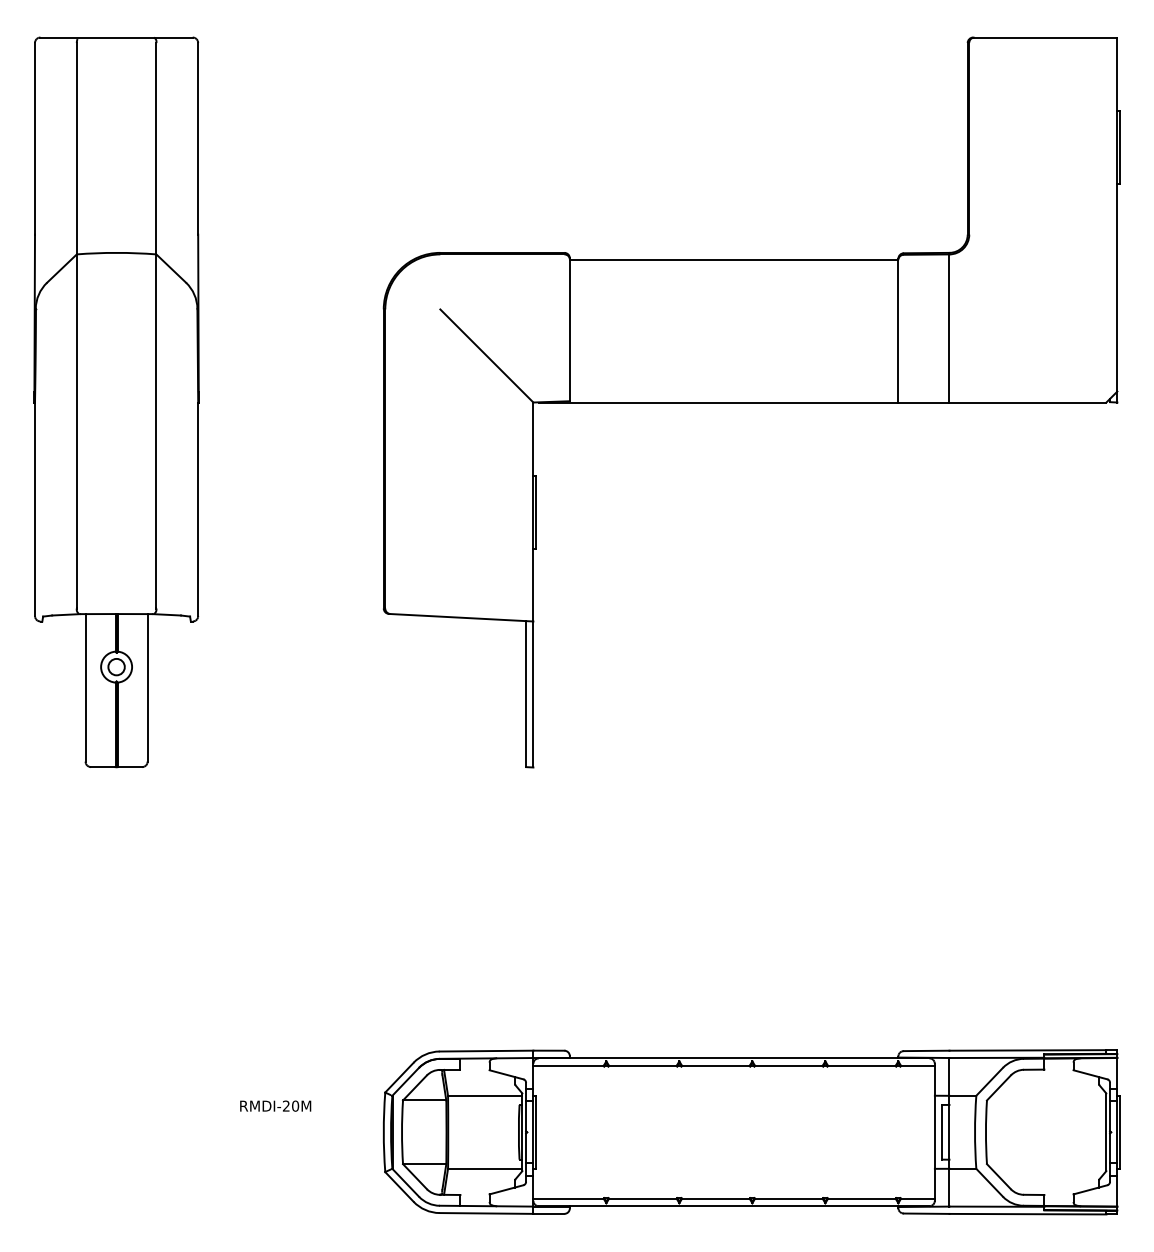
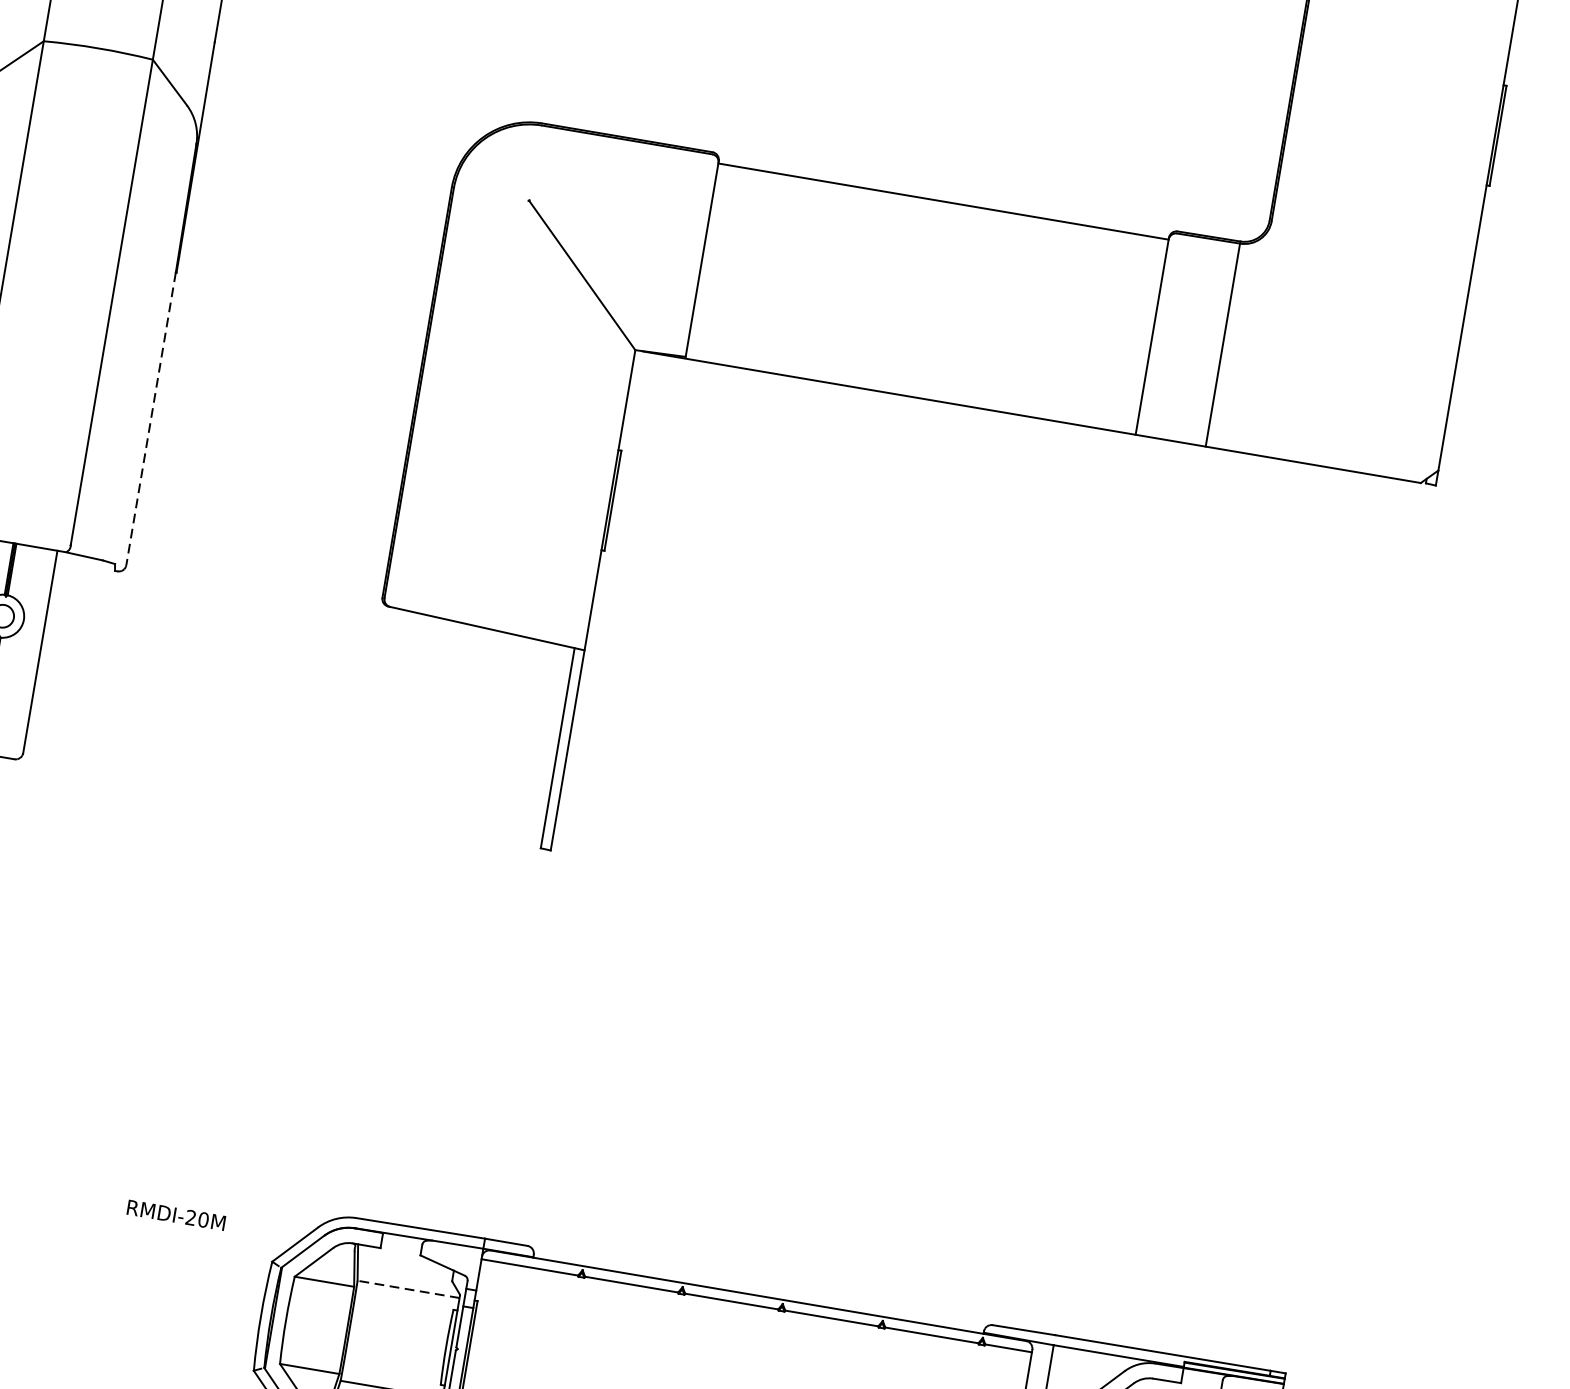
line: (198, 509) -> (151, 419), solid -> dashed
line: (484, 1095) -> (407, 1288), solid -> dashed
text: (275, 1105) -> (176, 1214), moved

